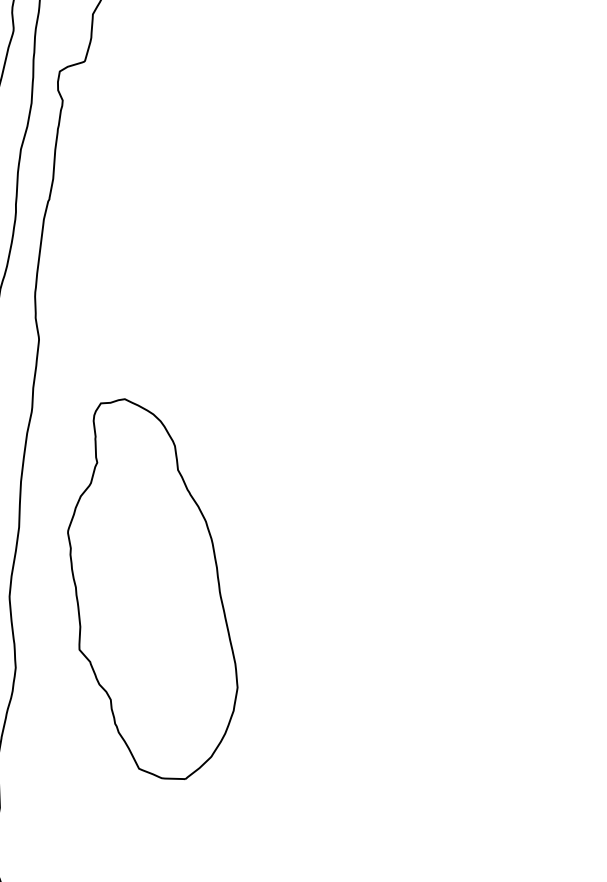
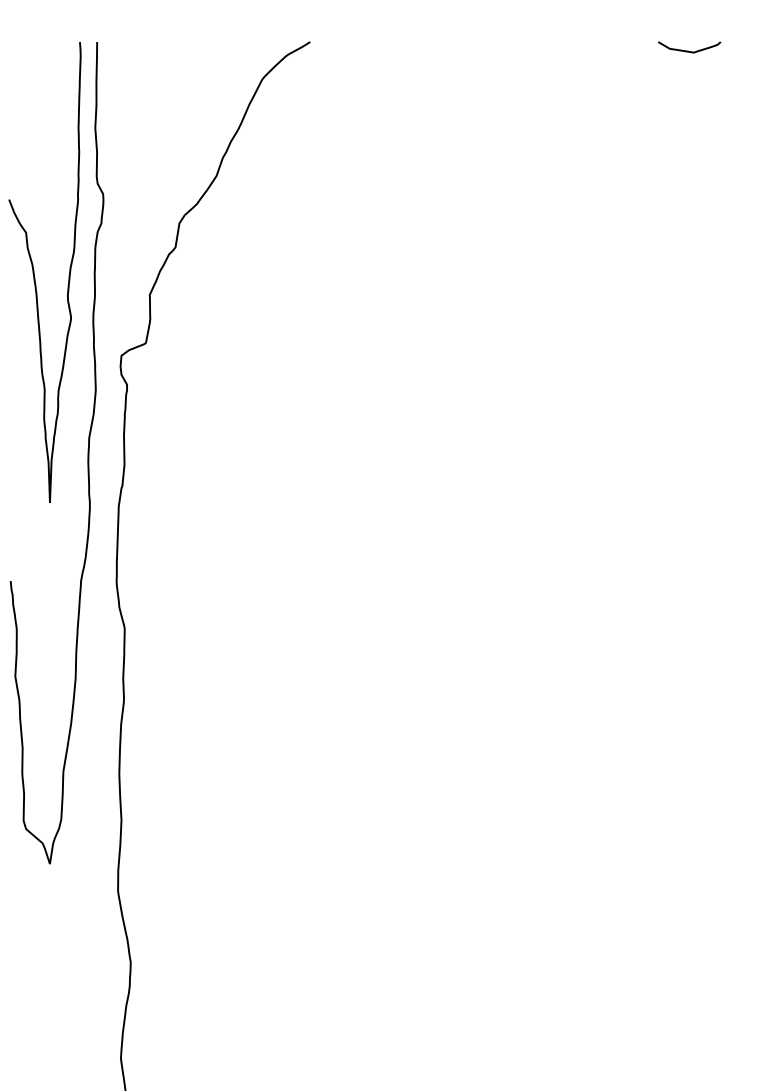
part: (154, 589) -> (263, 870), removed

